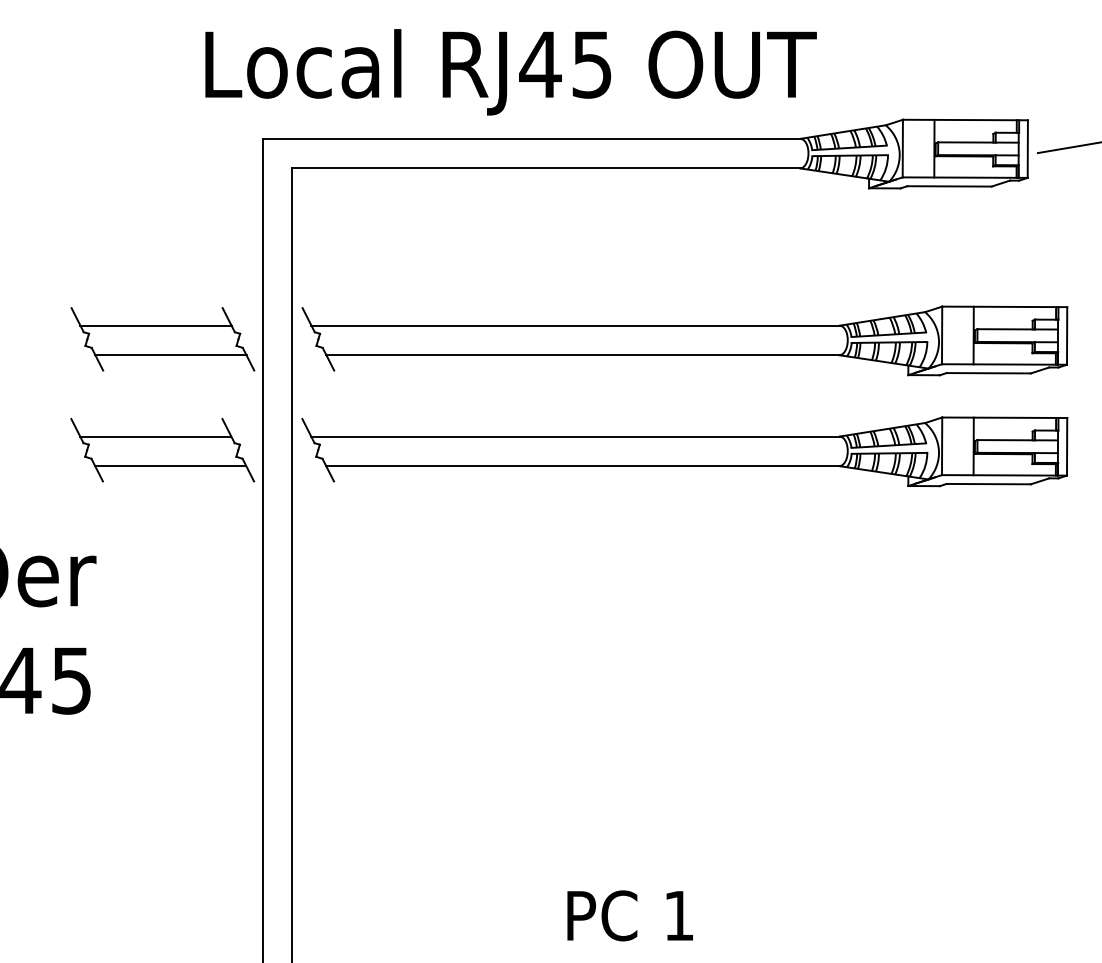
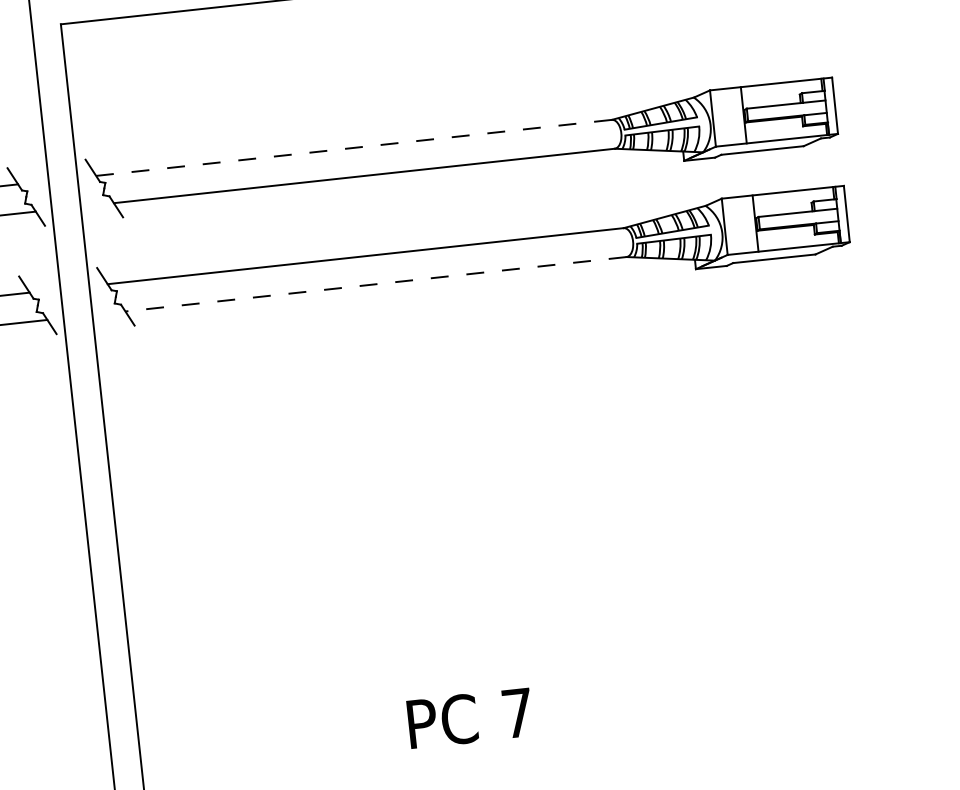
line: (575, 325) -> (353, 147), solid -> dashed
line: (582, 466) -> (375, 284), solid -> dashed
text: (679, 915) -> (518, 712), 1 -> 7

